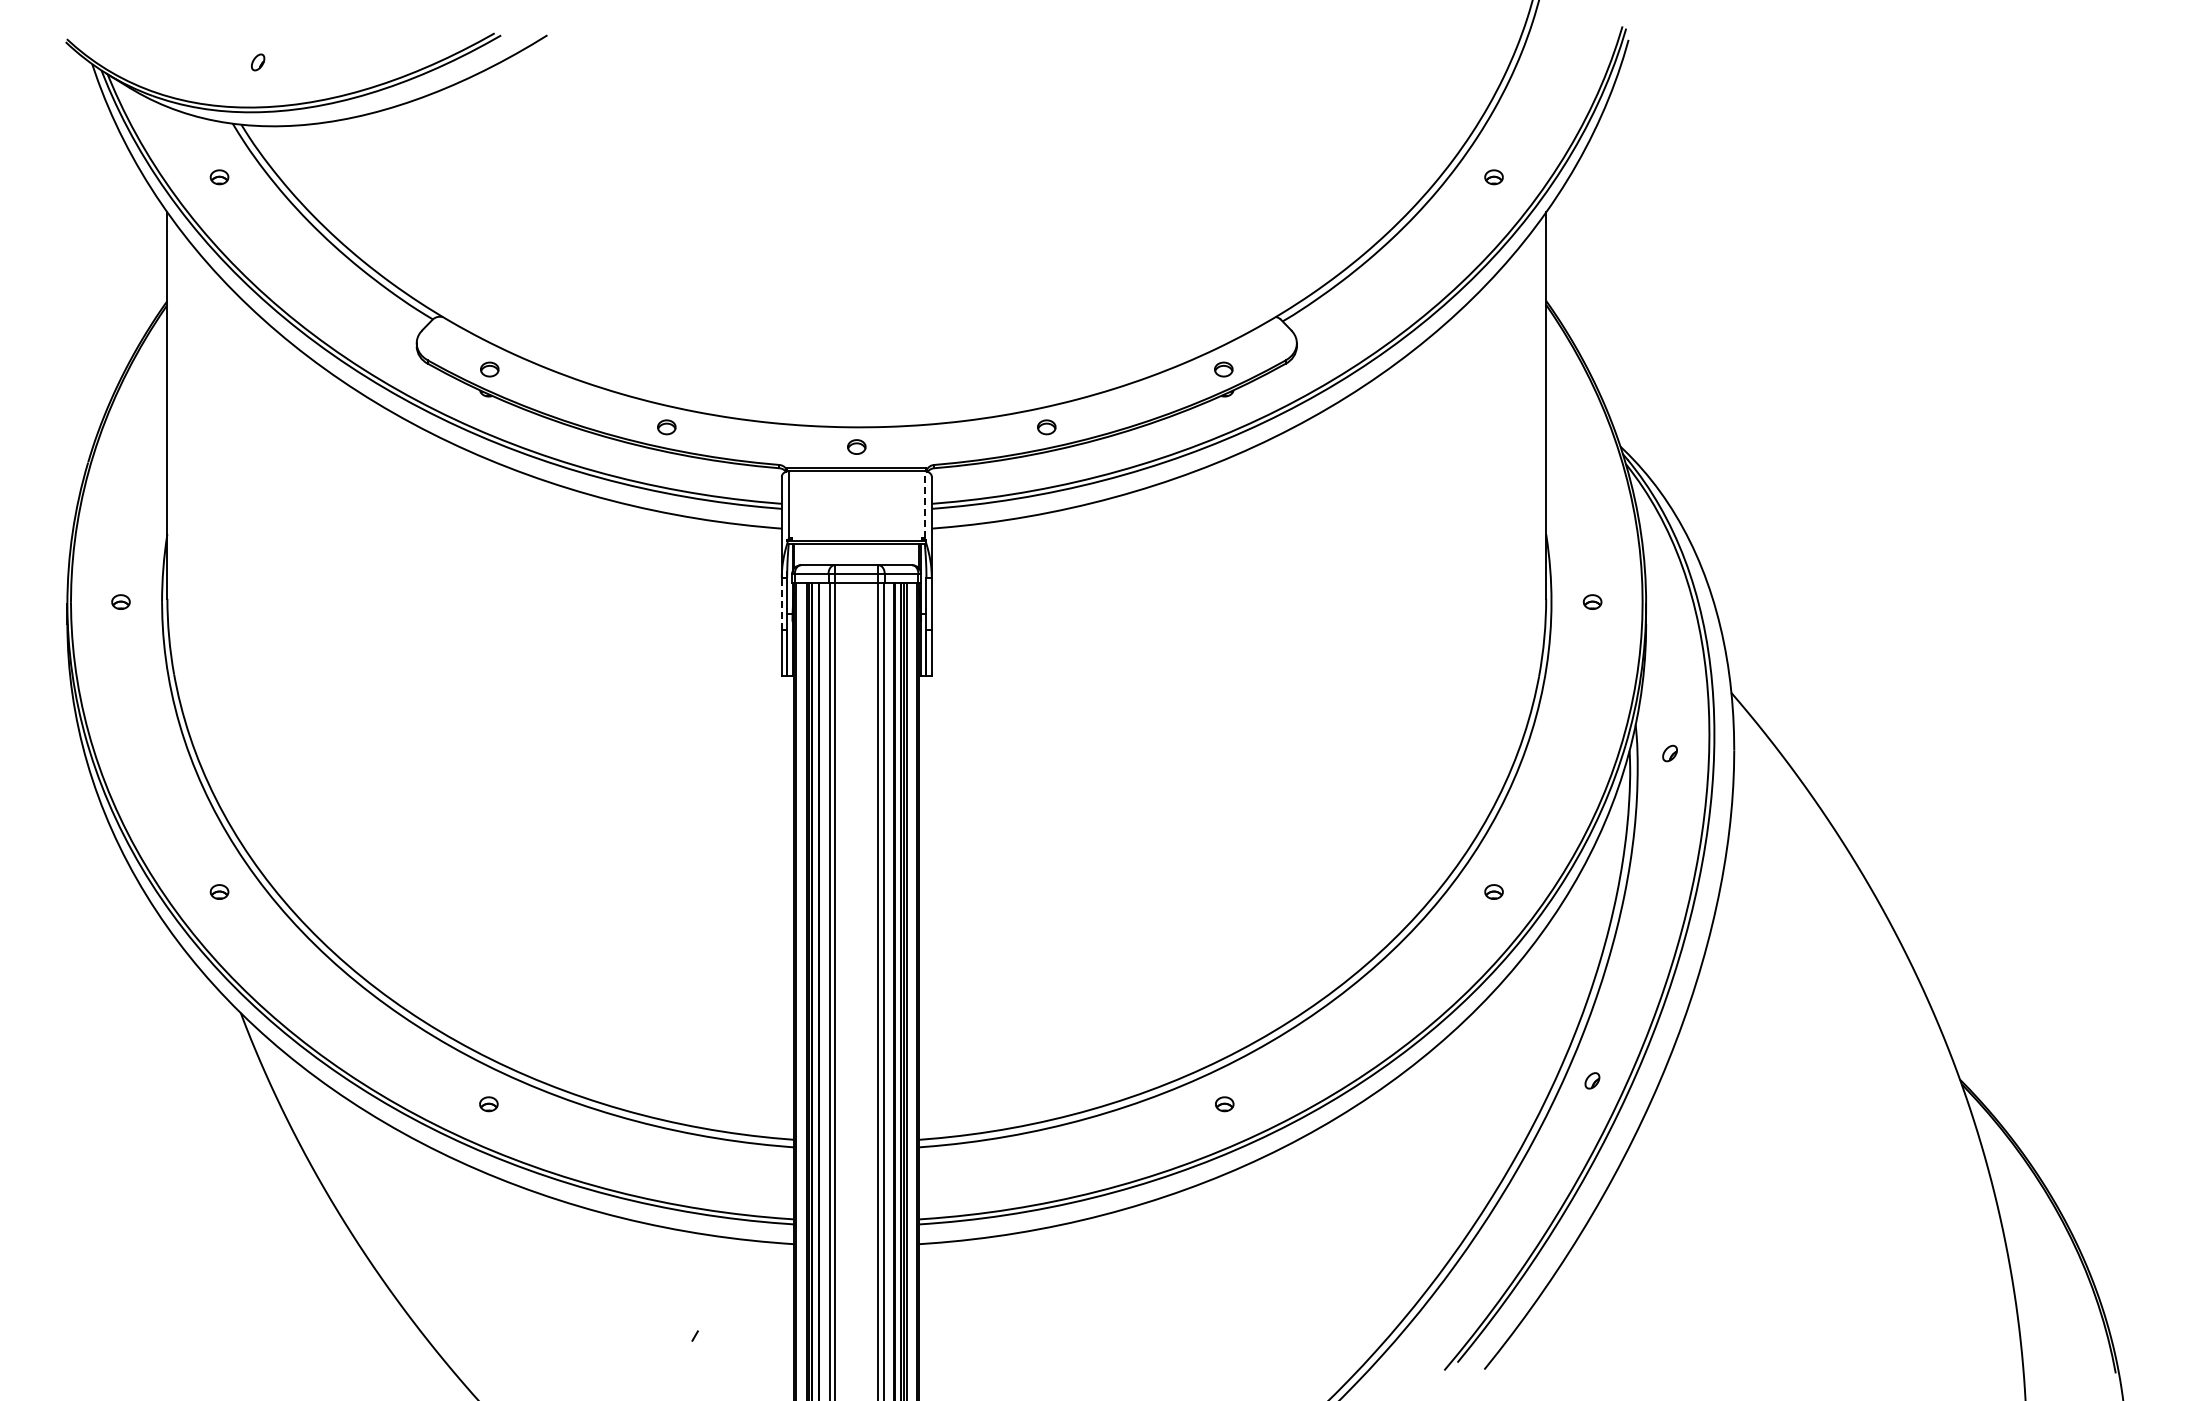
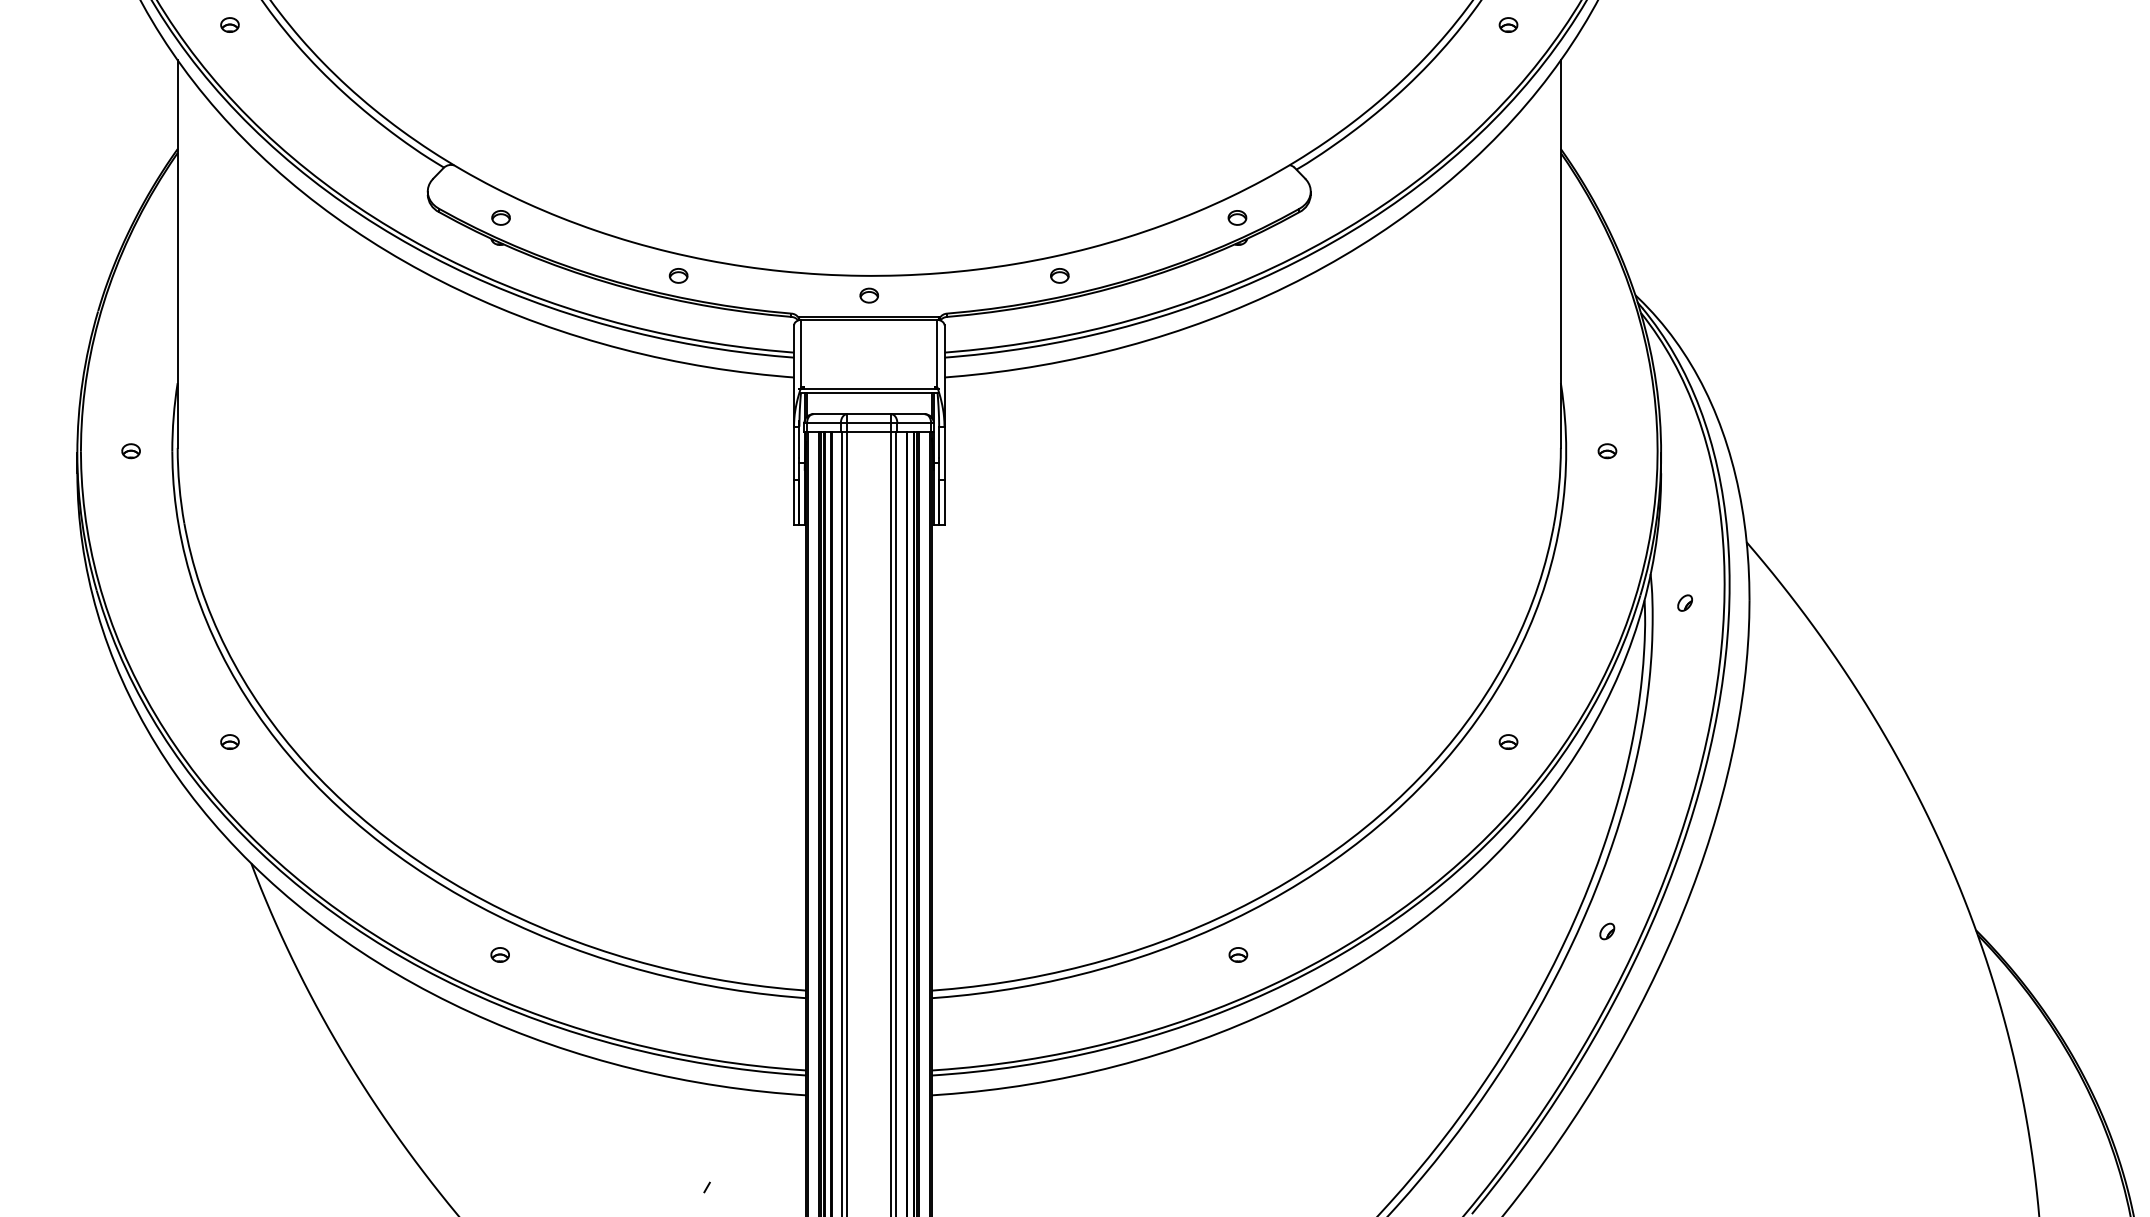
line: (924, 504) -> (937, 353), dashed -> solid
line: (781, 603) -> (793, 452), dashed -> solid

